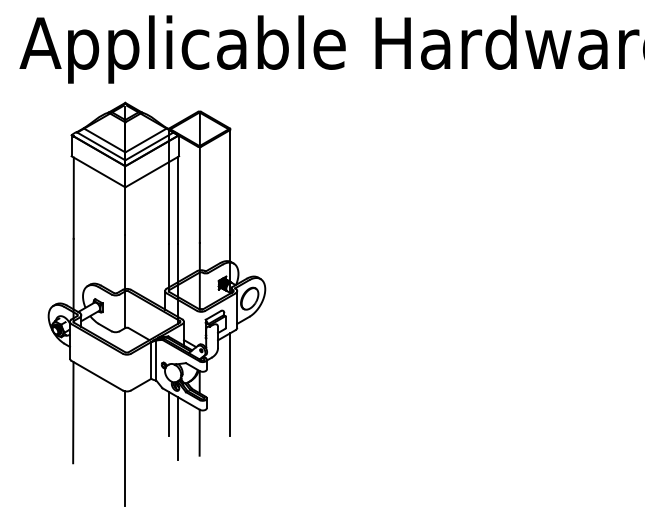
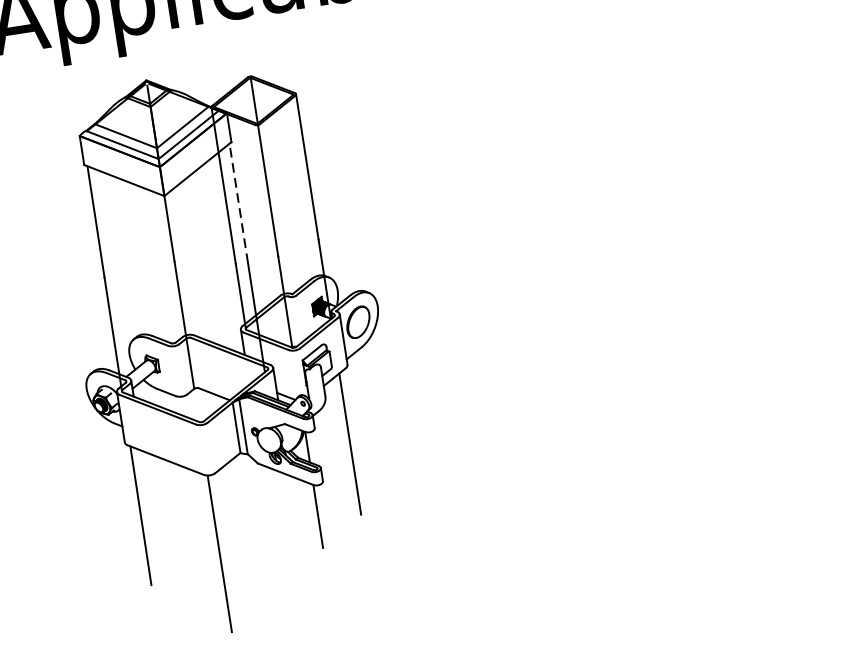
line: (177, 200) -> (238, 203), solid -> dashed
line: (168, 413) -> (271, 496), removed
line: (177, 427) -> (286, 514), removed

